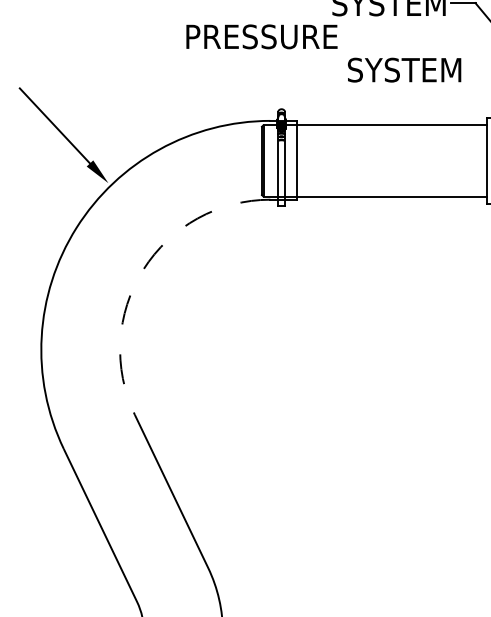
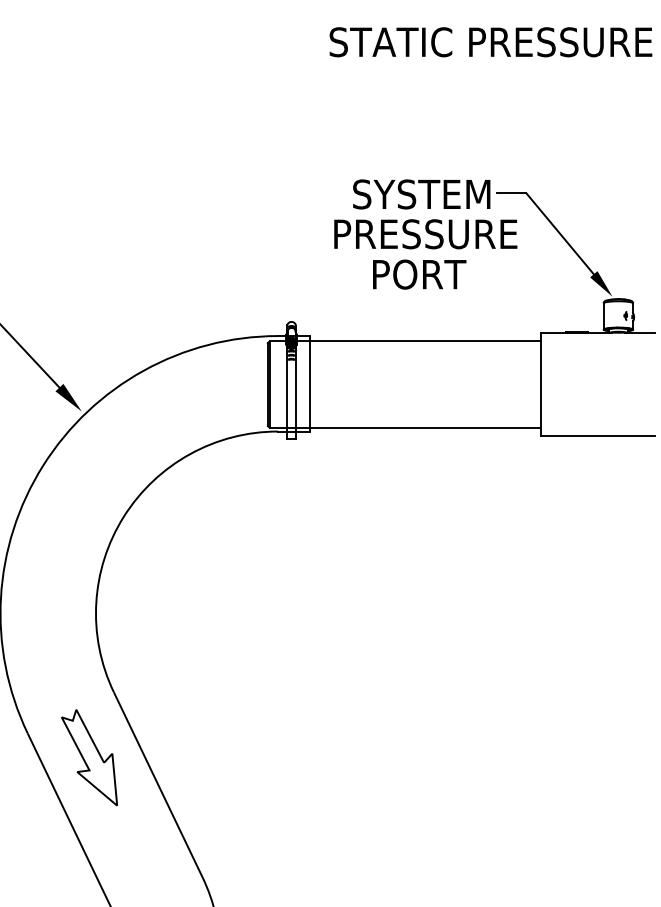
text: (261, 37) -> (425, 234), moved
text: (404, 70) -> (440, 274), SYSTEM -> PORT
arc: (142, 269) -> (123, 516), dashed -> solid
part: (114, 468) -> (89, 757), added

